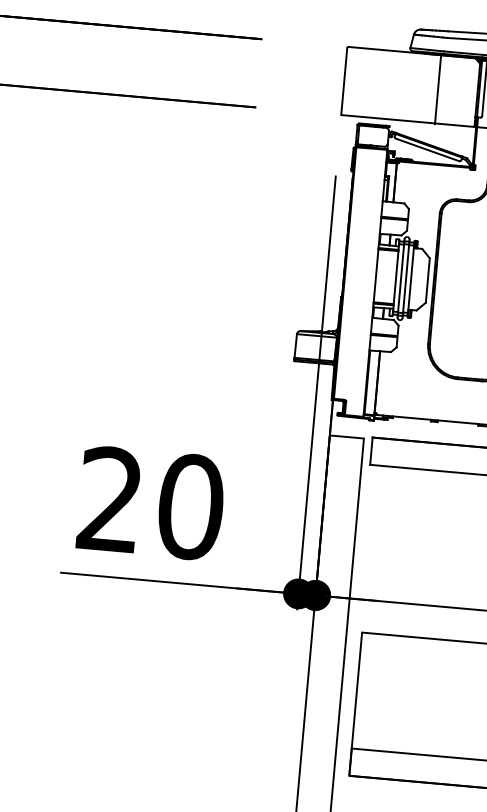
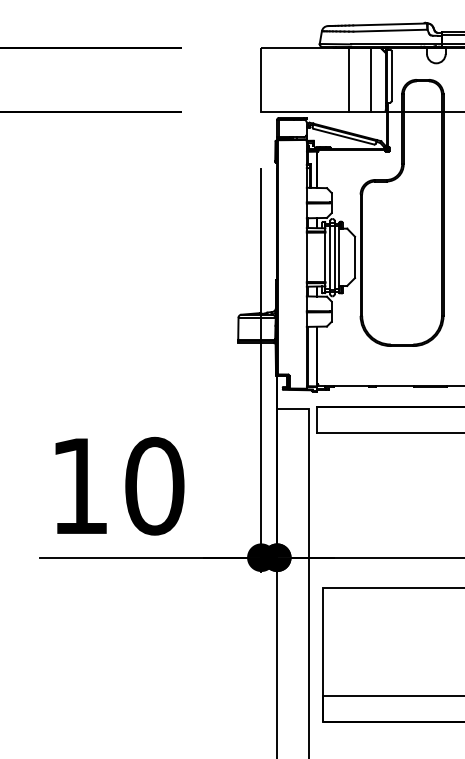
line: (461, 91) -> (370, 79), added
text: (109, 497) -> (78, 484), 20 -> 10

